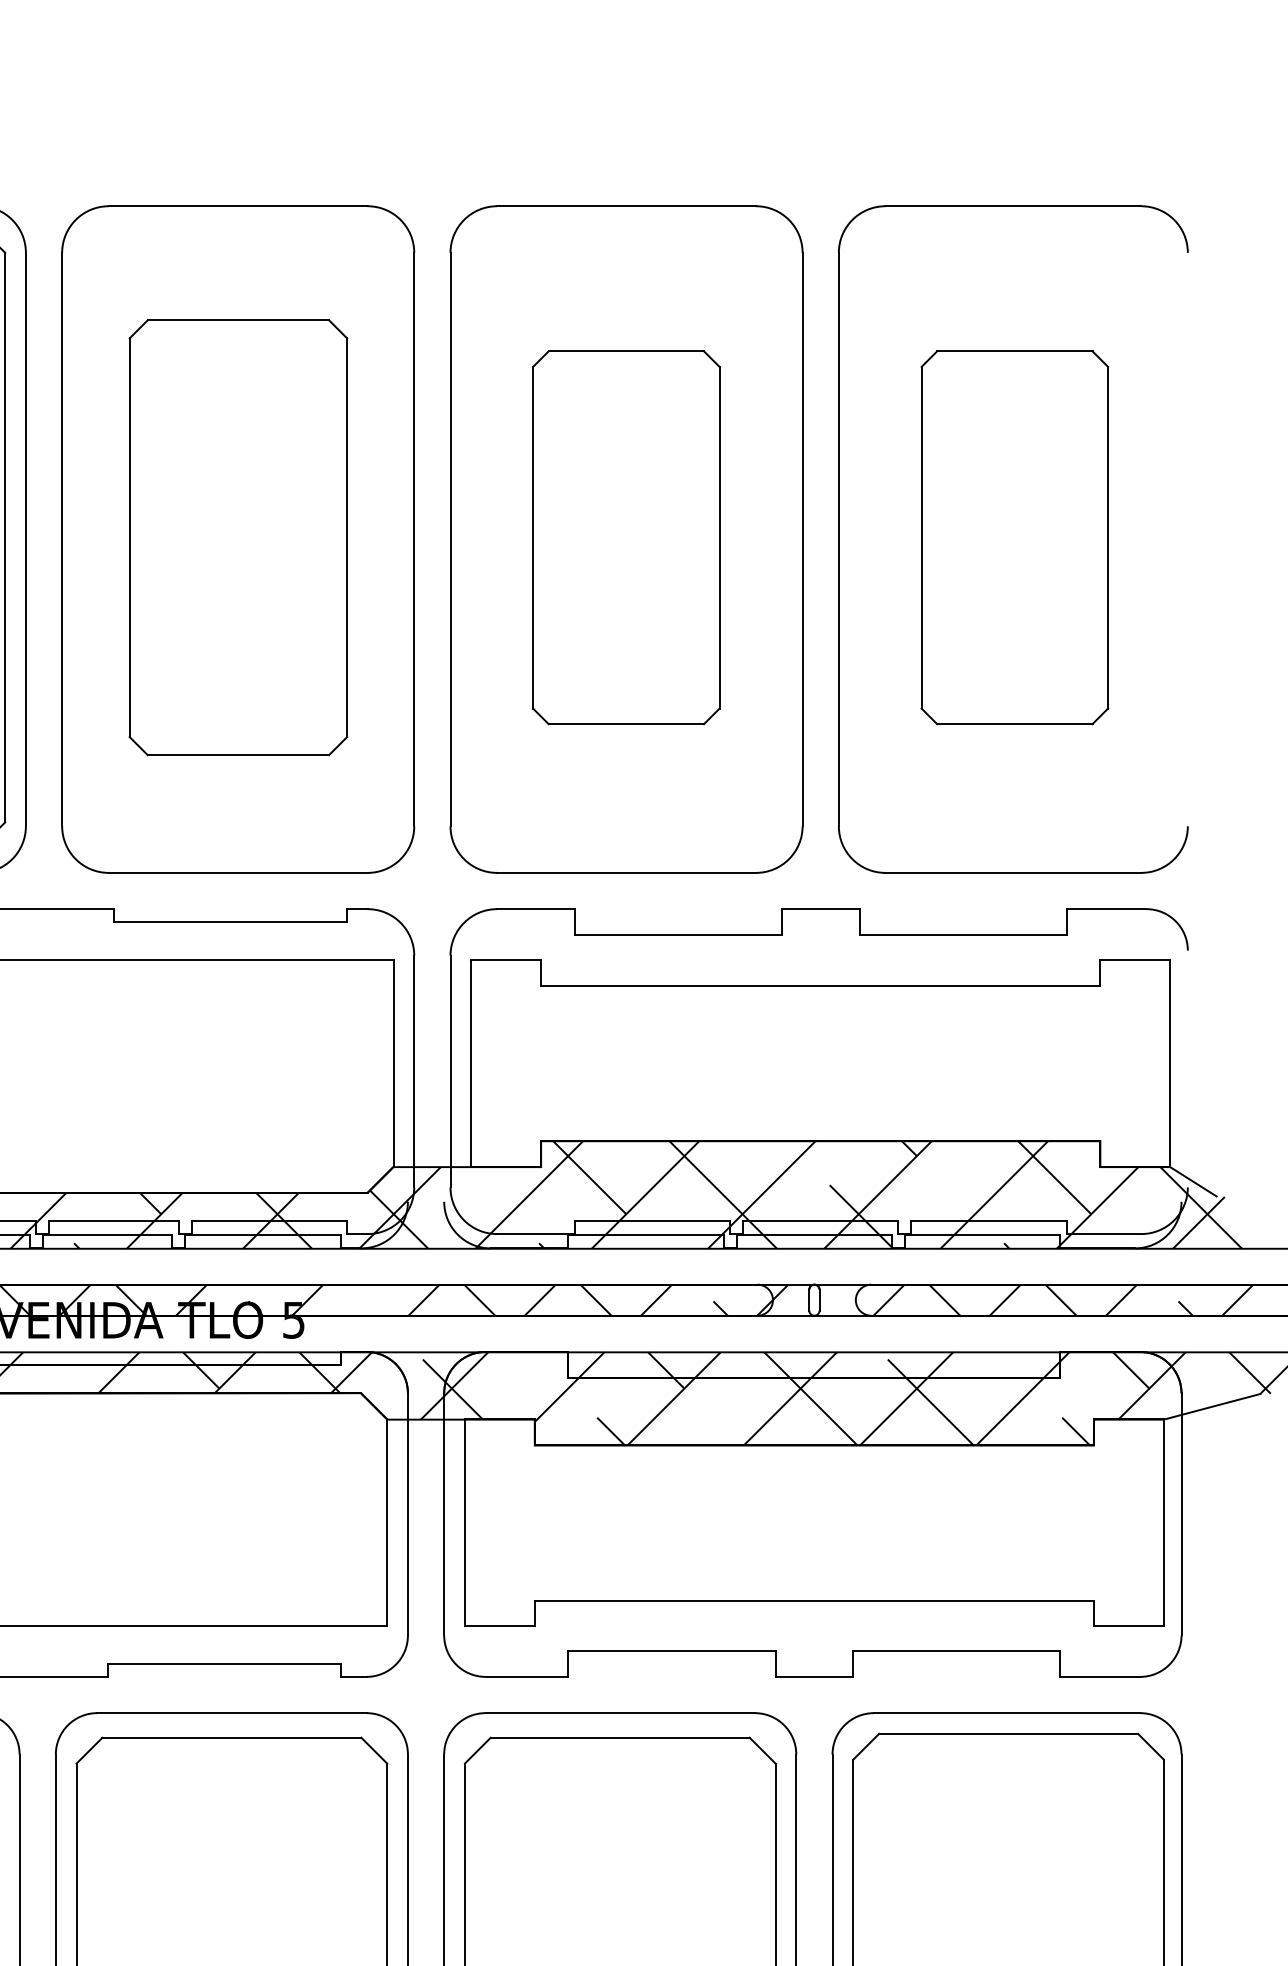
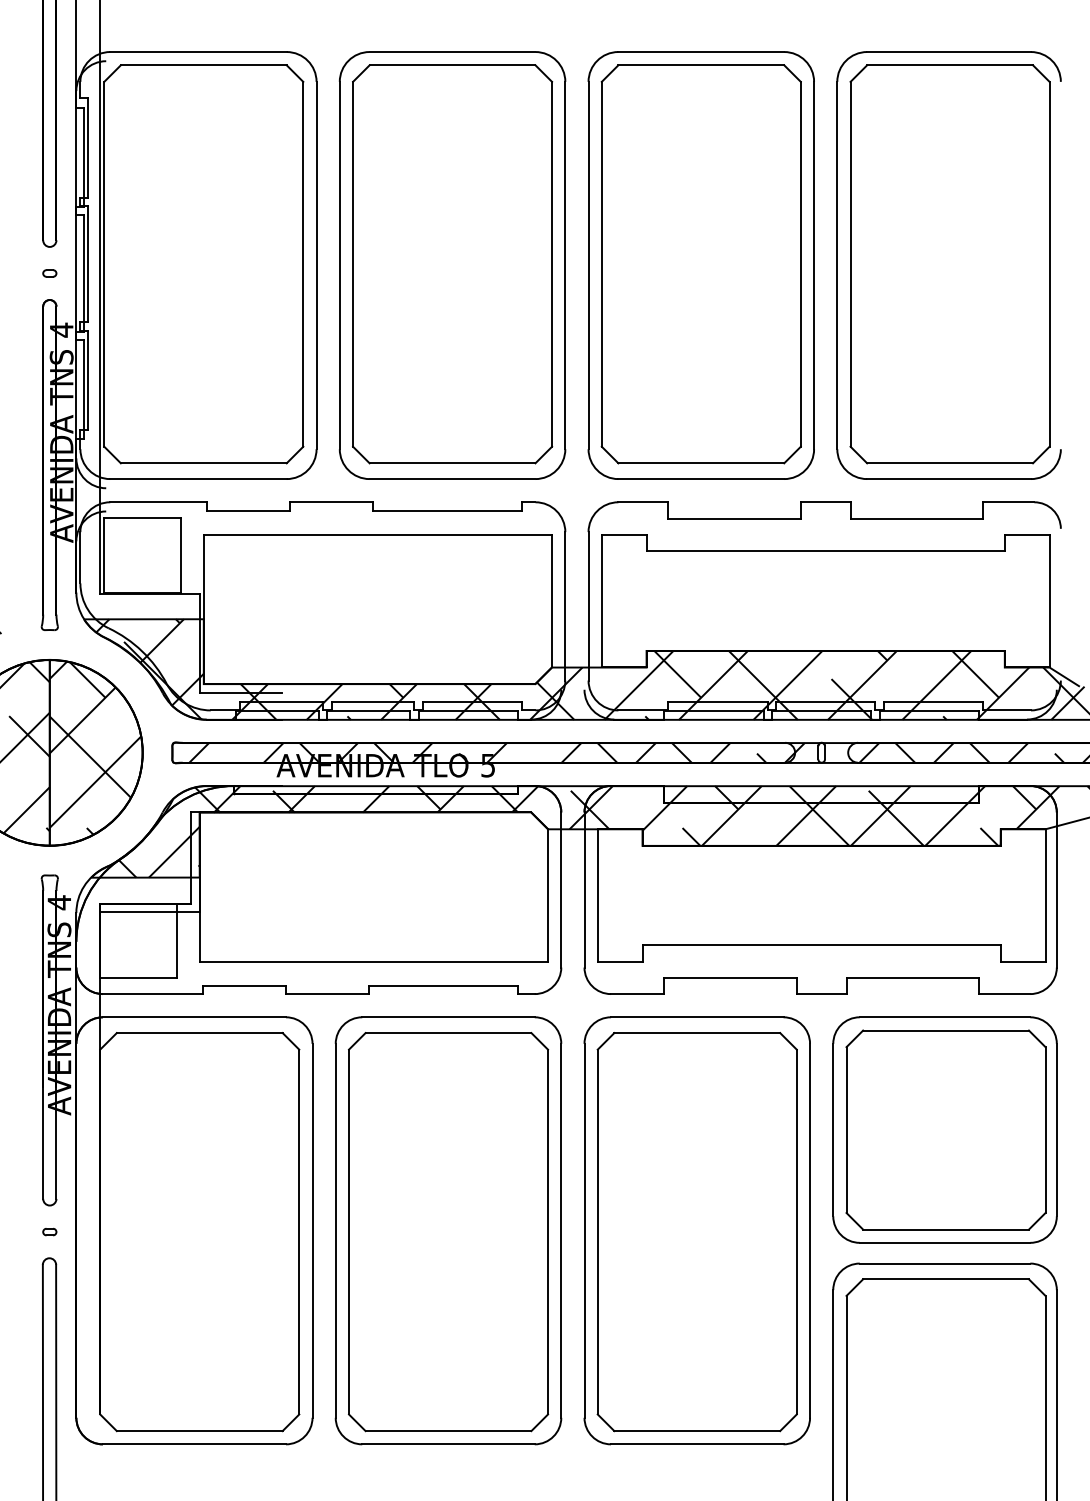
part: (238, 537) -> (452, 264), size x1.43
part: (625, 537) -> (700, 264), size x1.67
part: (1013, 537) -> (949, 264), size x1.67

